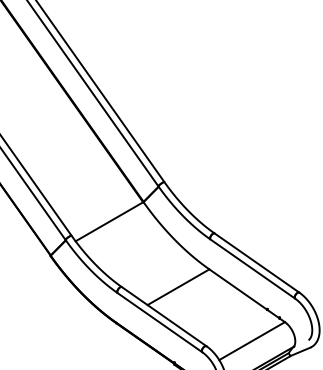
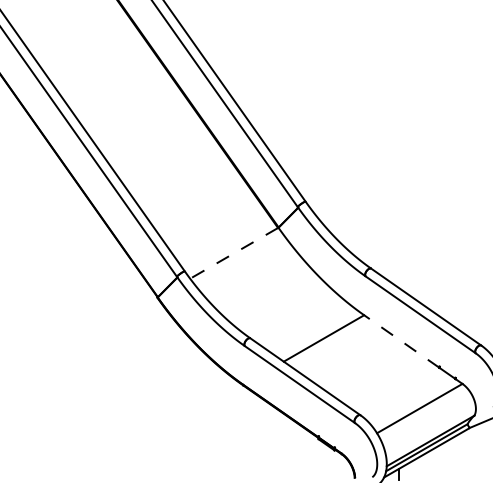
line: (109, 221) -> (234, 253), solid -> dashed
line: (238, 289) -> (401, 341), solid -> dashed

